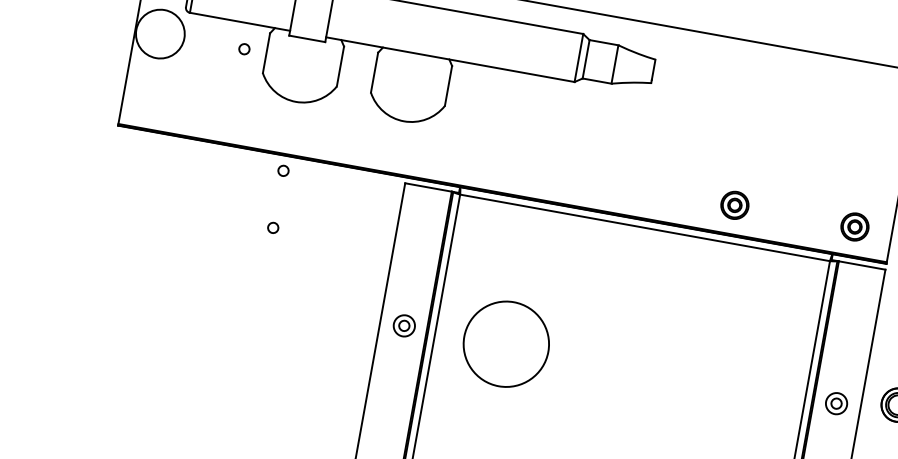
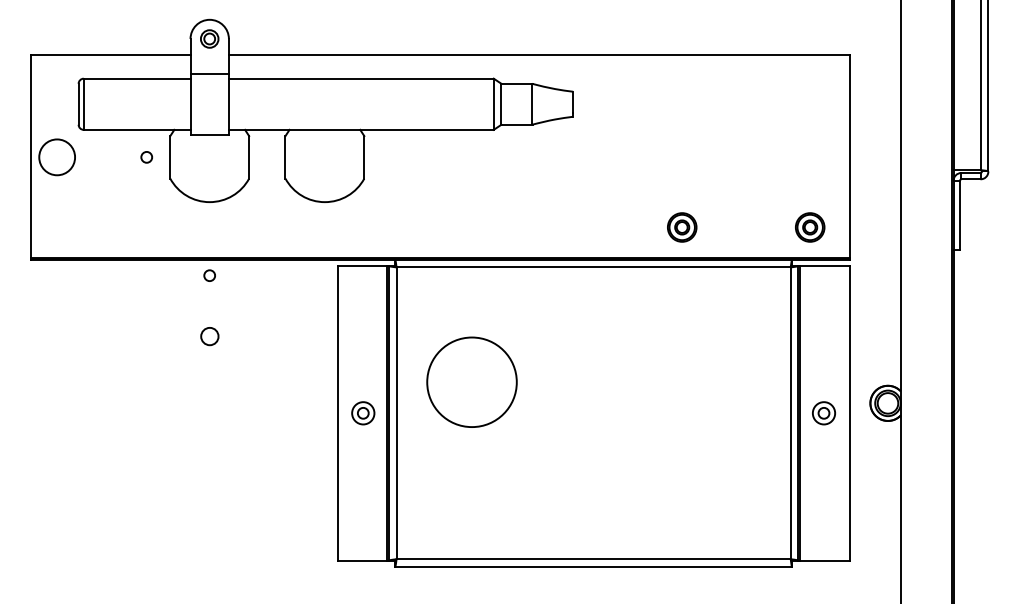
circle: (159, 33) -> (56, 156), size x0.7
circle: (273, 227) -> (209, 336), size x1.6
circle: (506, 343) -> (471, 381), moved

